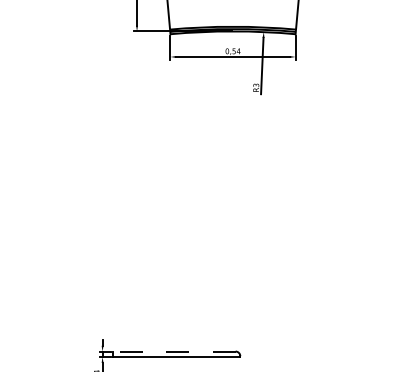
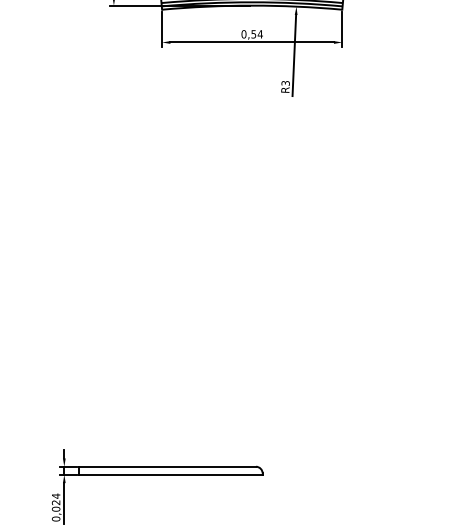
line: (173, 351) -> (166, 466), dashed -> solid

